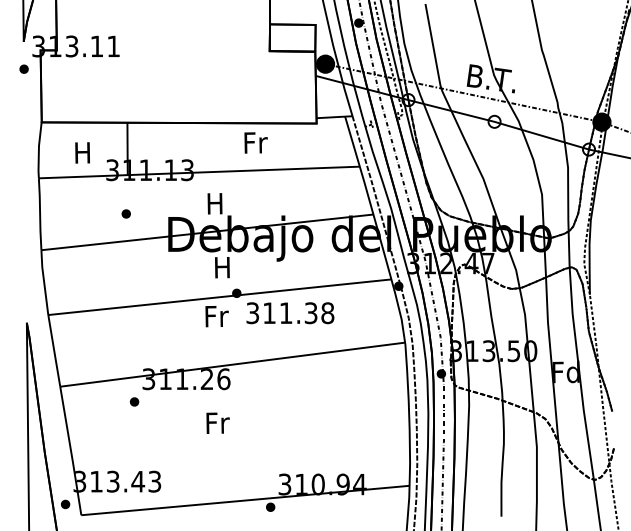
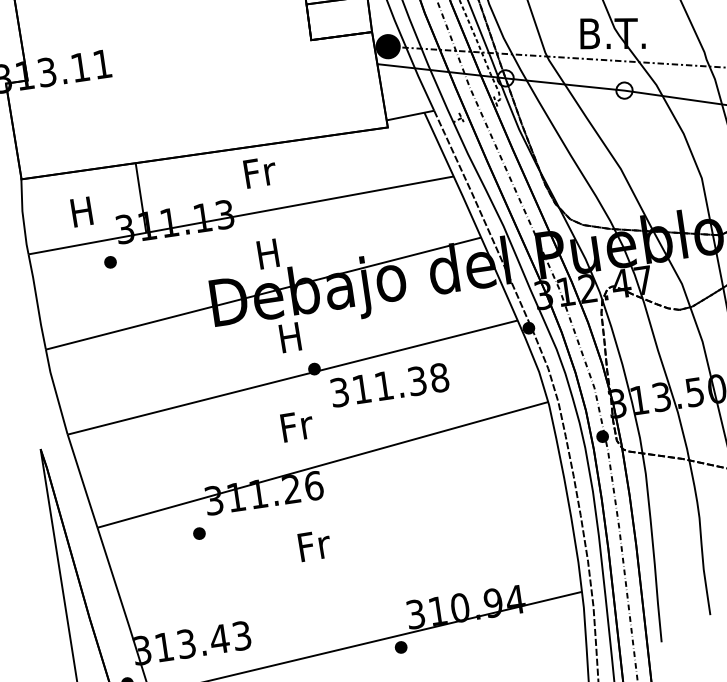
text: (255, 142) -> (259, 171), moved
part: (125, 213) -> (109, 261), moved
text: (216, 316) -> (296, 426), moved

